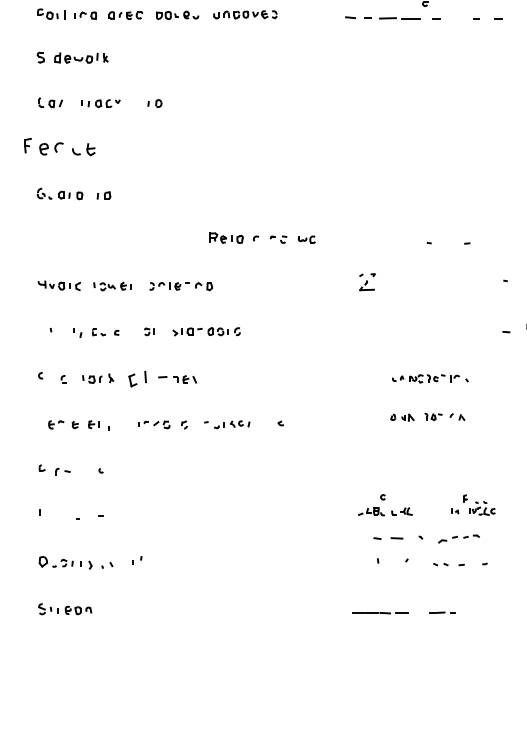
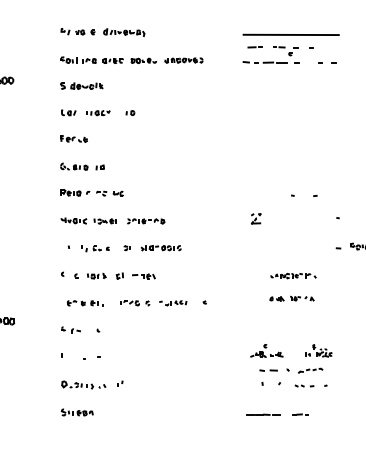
part: (58, 146) -> (73, 138), size x0.62
part: (261, 237) -> (91, 192), moved
part: (136, 377) -> (119, 275), size x0.62

